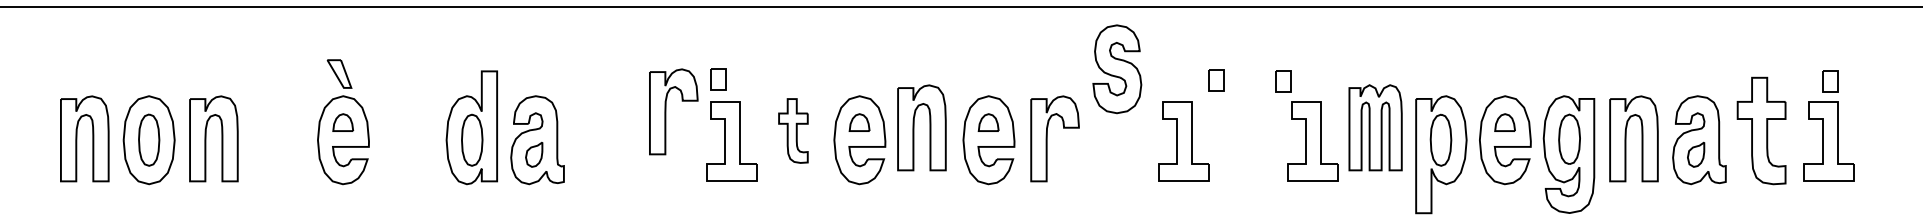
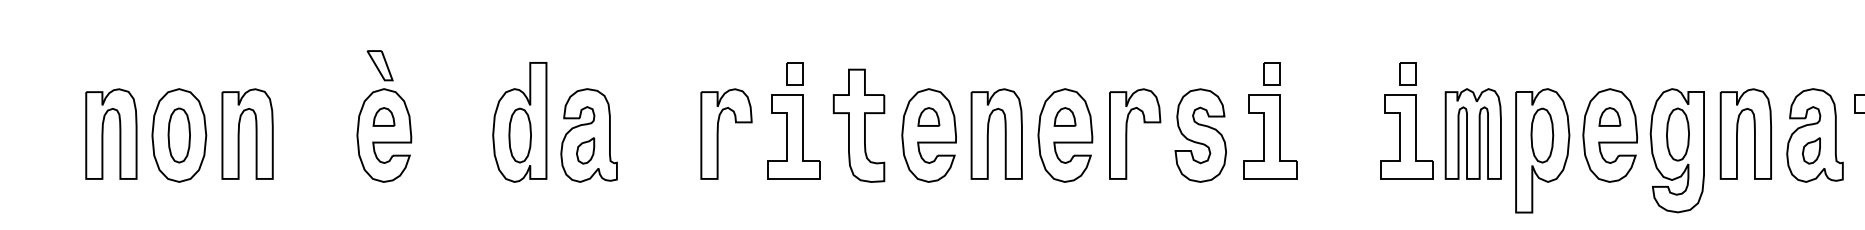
part: (1117, 69) -> (1201, 135), moved
part: (718, 79) -> (794, 73), moved
part: (1216, 80) -> (1271, 73), moved
part: (1283, 81) -> (1407, 73), moved
part: (666, 111) -> (718, 133), moved
part: (914, 127) -> (988, 133), moved
part: (1375, 127) -> (1473, 133), moved
part: (793, 130) -> (859, 125), size x1.67

